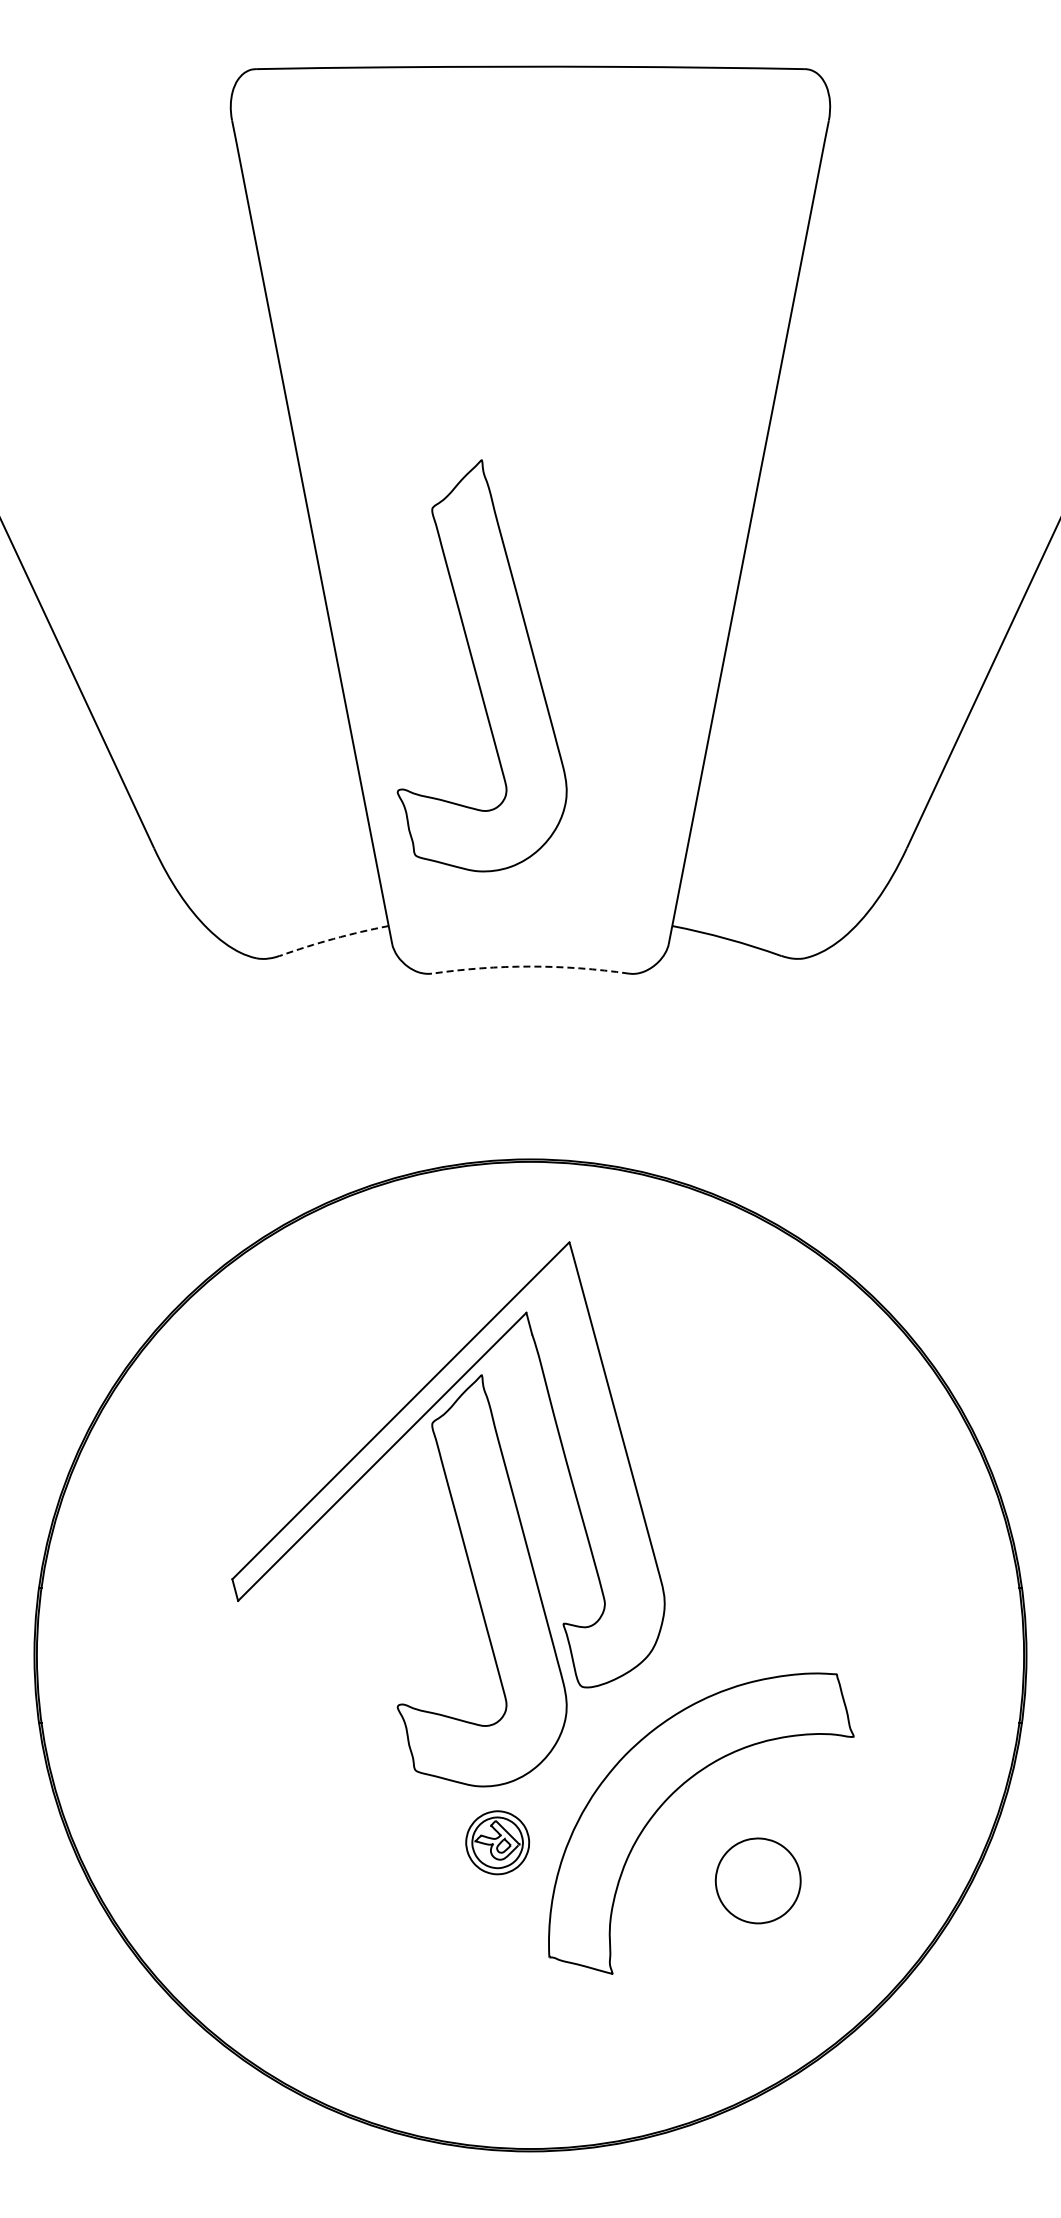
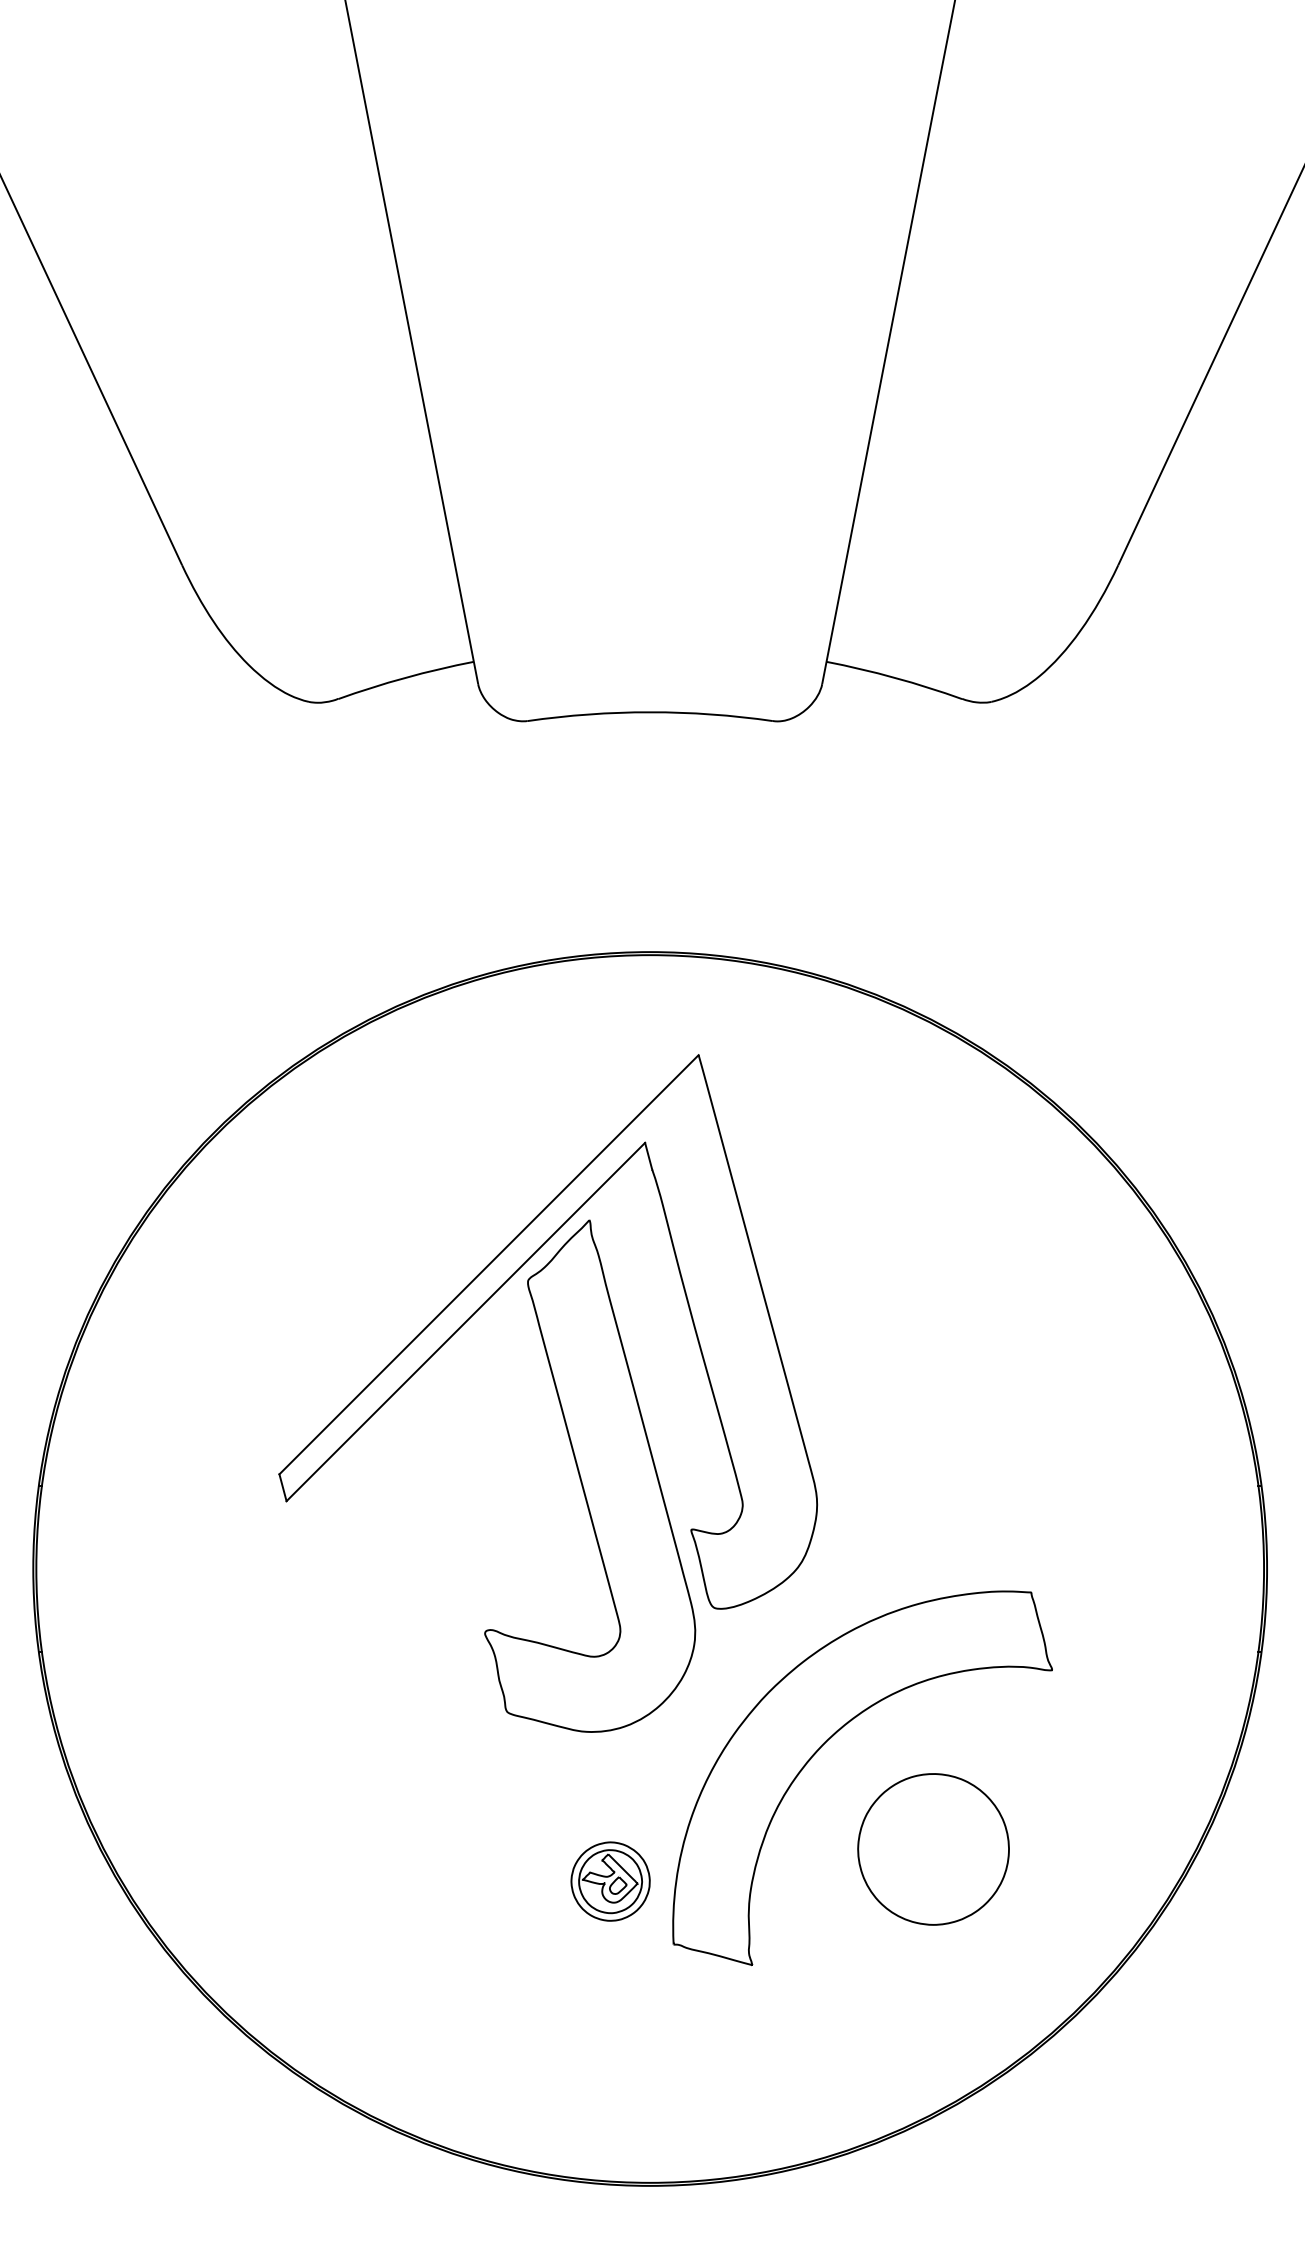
part: (481, 665) -> (589, 337), removed
arc: (333, 938) -> (405, 677), dashed -> solid
arc: (530, 966) -> (650, 712), dashed -> solid
part: (497, 1842) -> (610, 1881), moved
part: (757, 1880) -> (932, 1848), size x1.43

